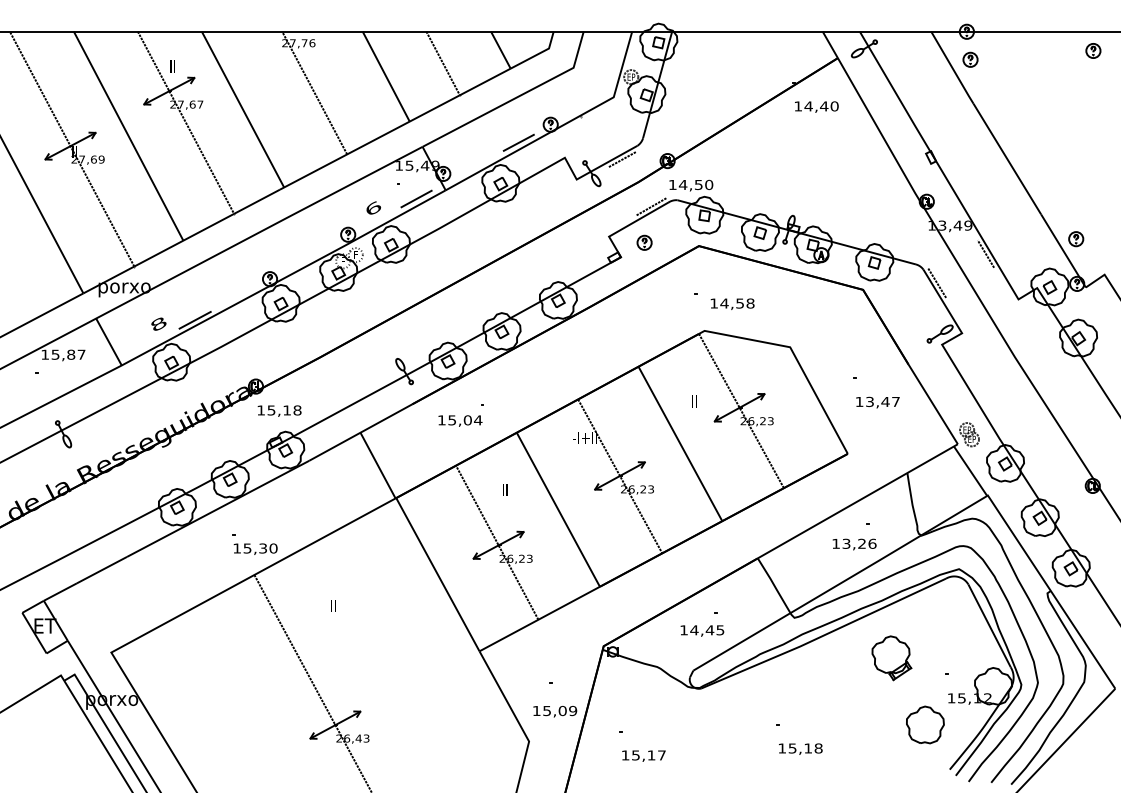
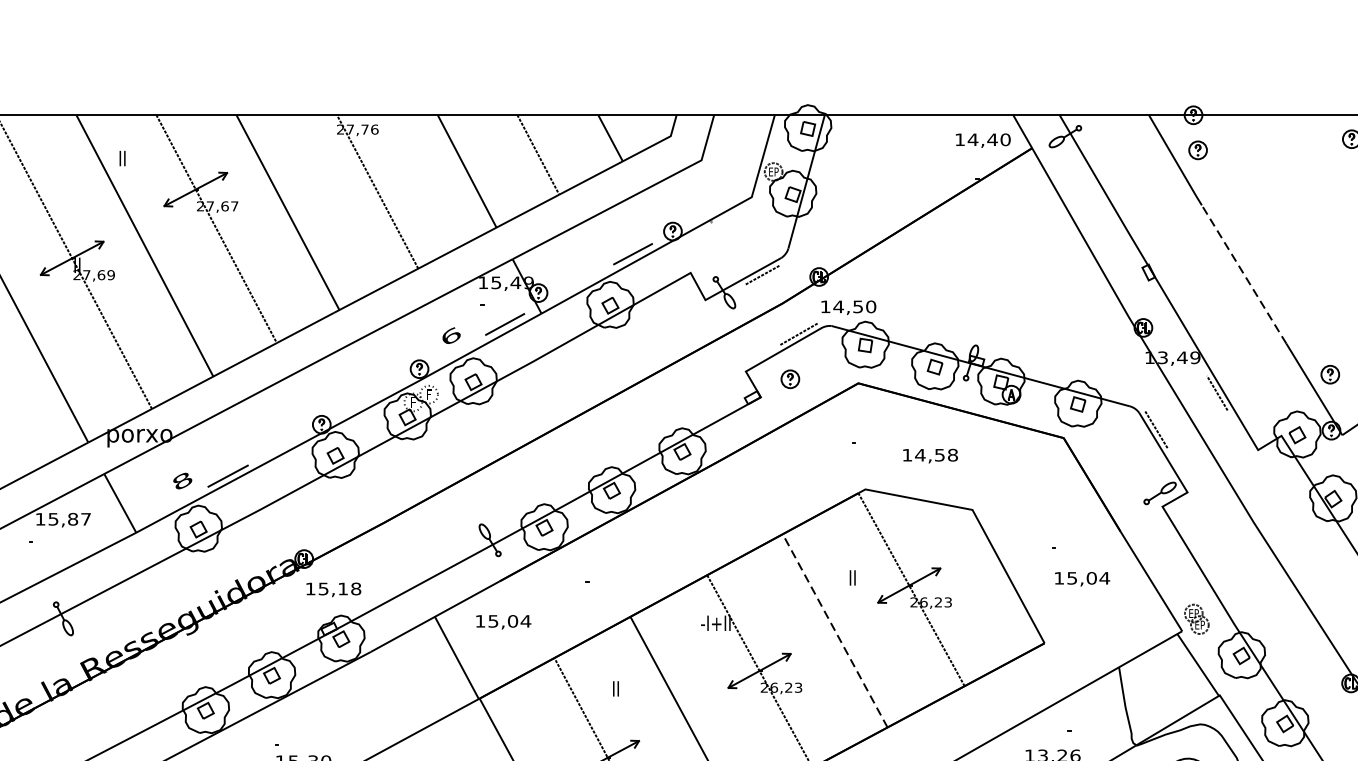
text: (172, 66) -> (122, 158), moved
text: (816, 106) -> (982, 139), moved
line: (1007, 159) -> (1244, 275), solid -> dashed
text: (732, 303) -> (930, 455), moved
text: (883, 401) -> (1089, 577), 13,47 -> 15,04
text: (460, 420) -> (503, 621), moved
line: (680, 443) -> (835, 630), solid -> dashed

